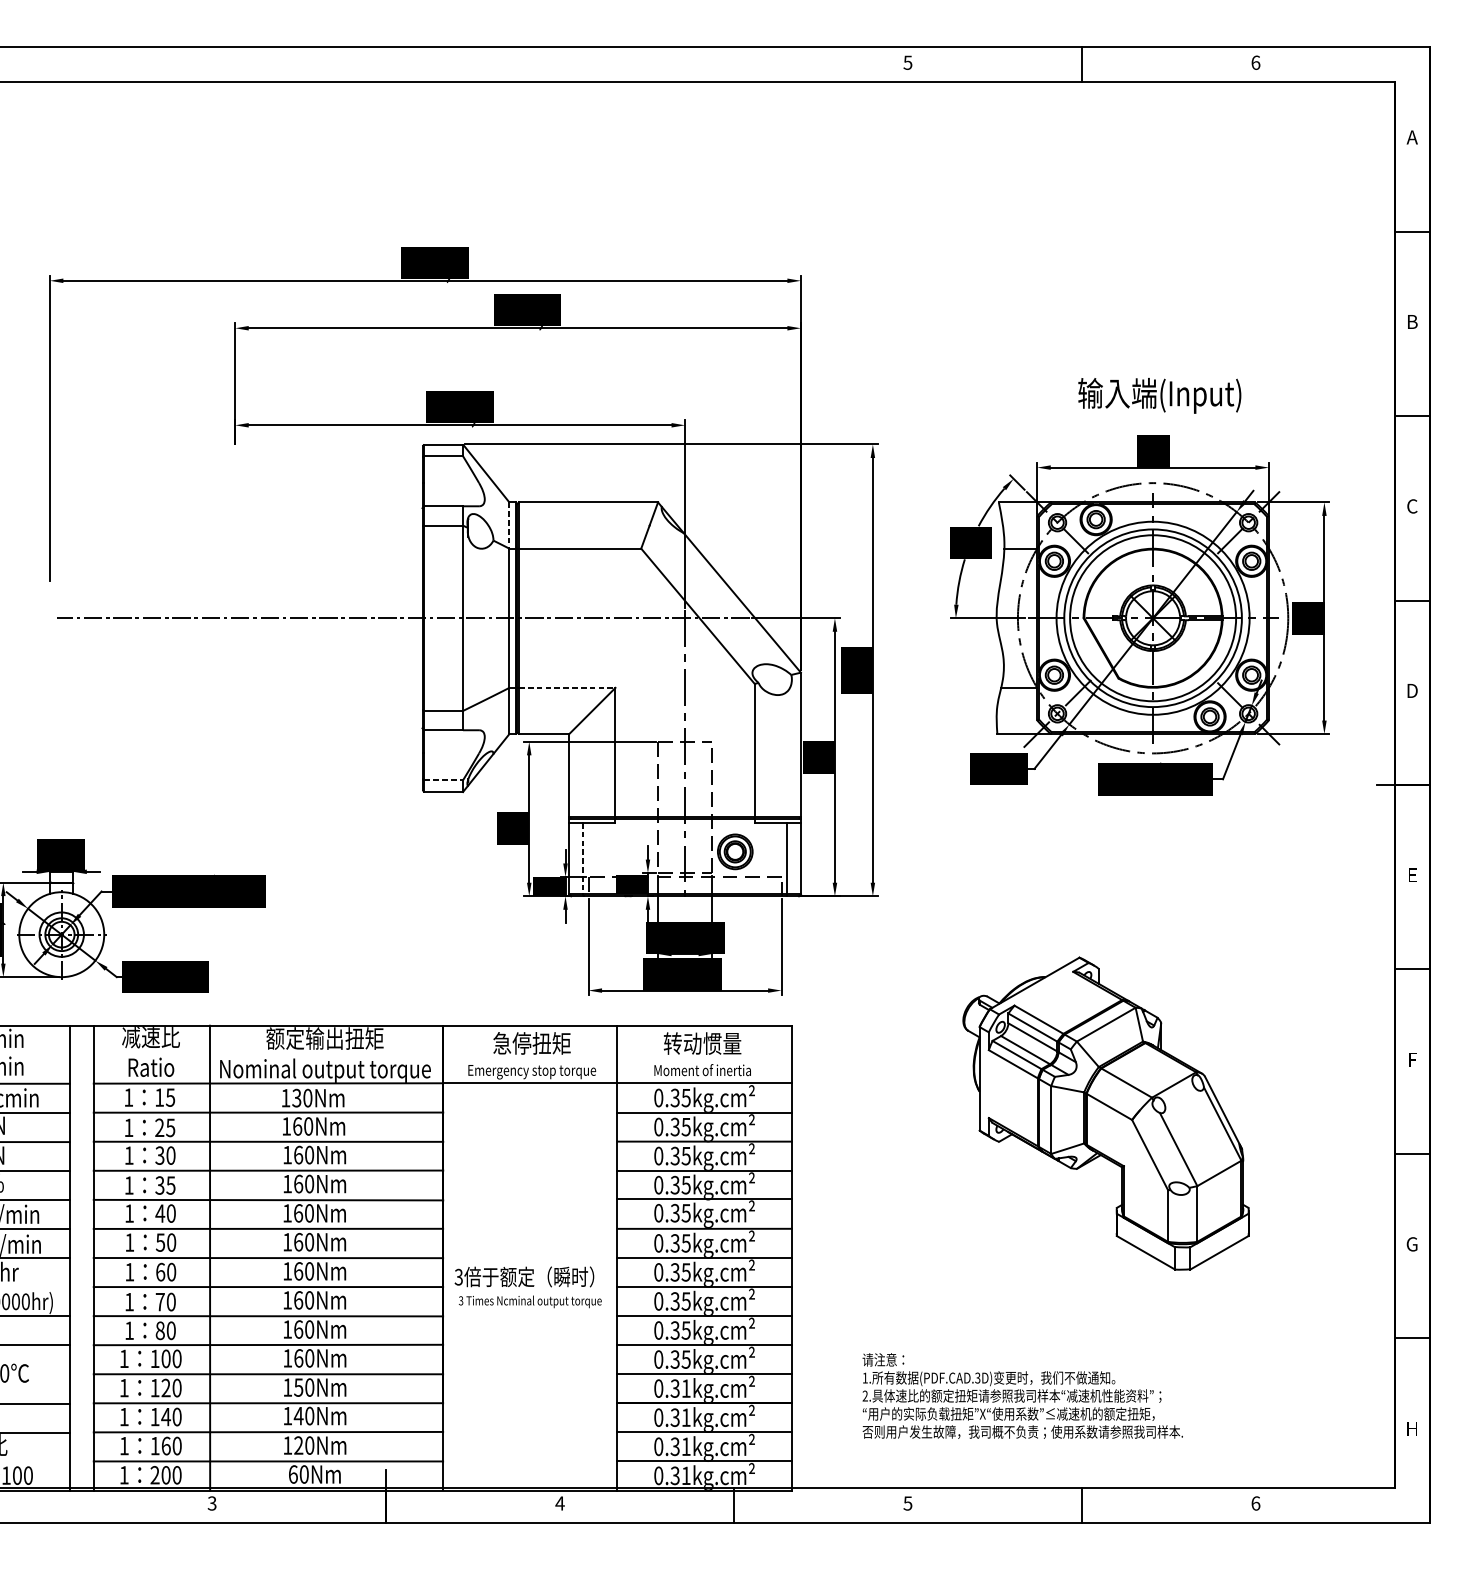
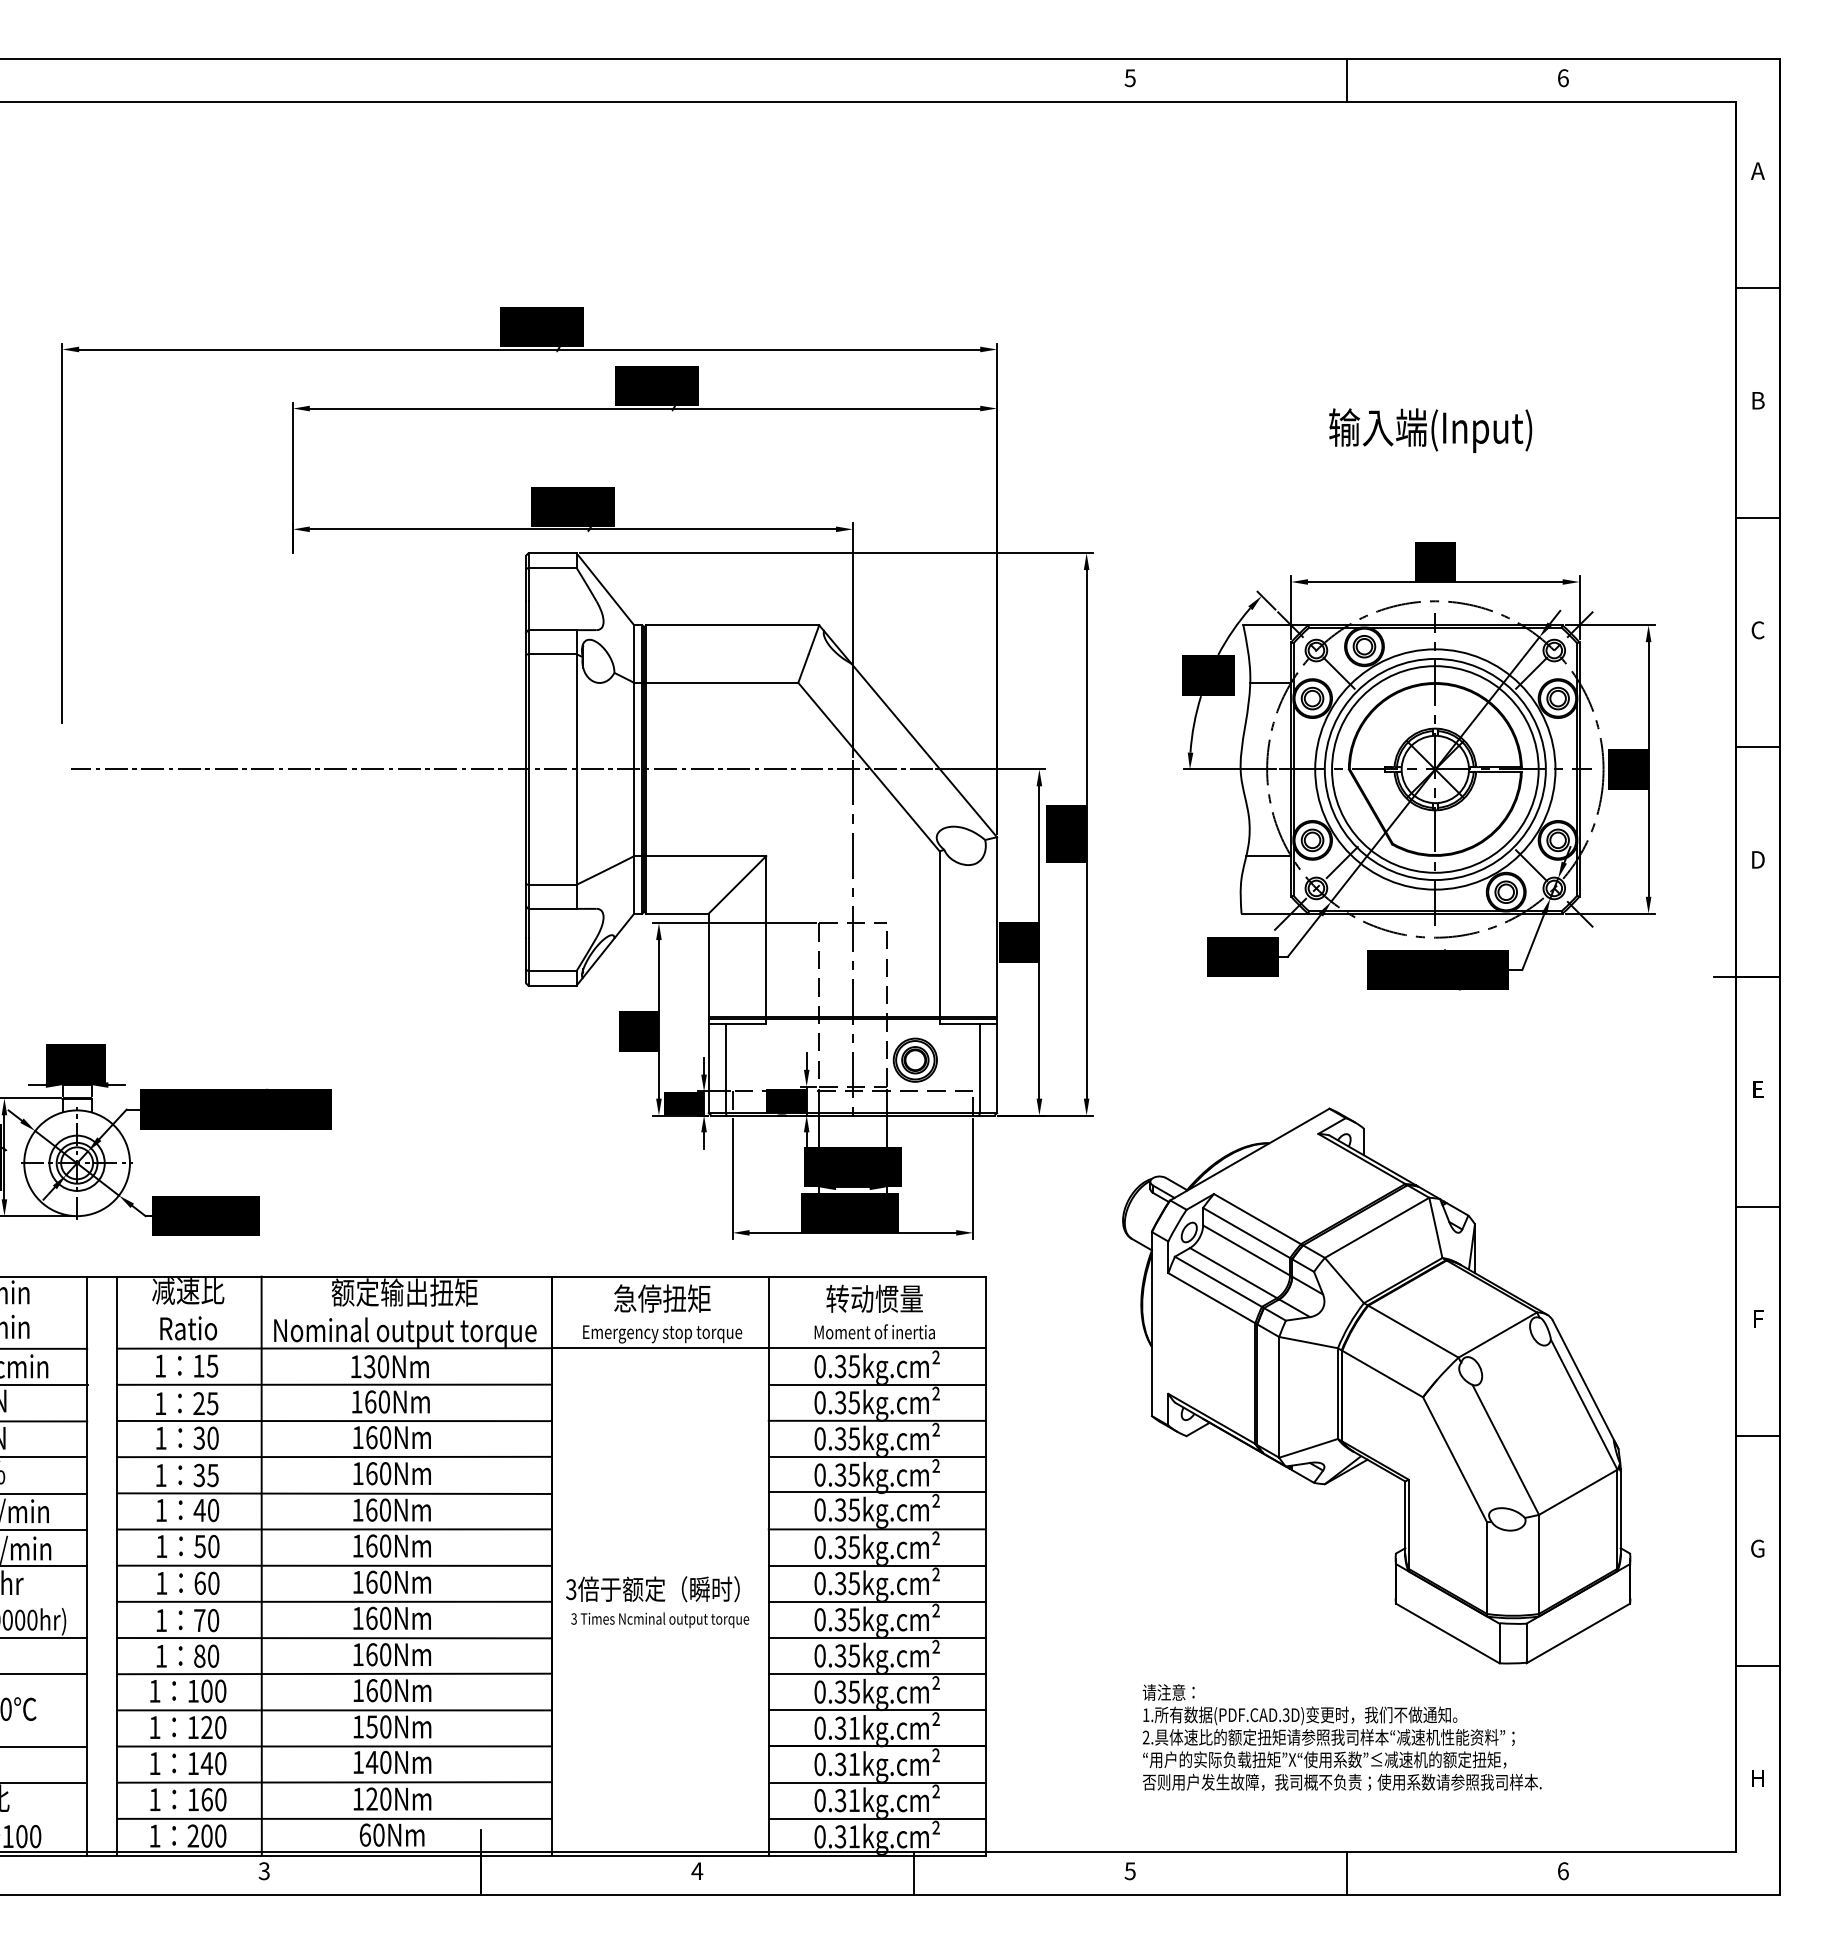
text: (1159, 395) -> (1430, 430), moved
line: (509, 525) -> (634, 654), dashed -> solid
line: (567, 688) -> (706, 856), dashed -> solid
line: (444, 780) -> (553, 971), dashed -> solid
line: (582, 859) -> (725, 1069), dashed -> solid
part: (1105, 1113) -> (1376, 1385), size x1.43
text: (1022, 1396) -> (1341, 1737), moved

